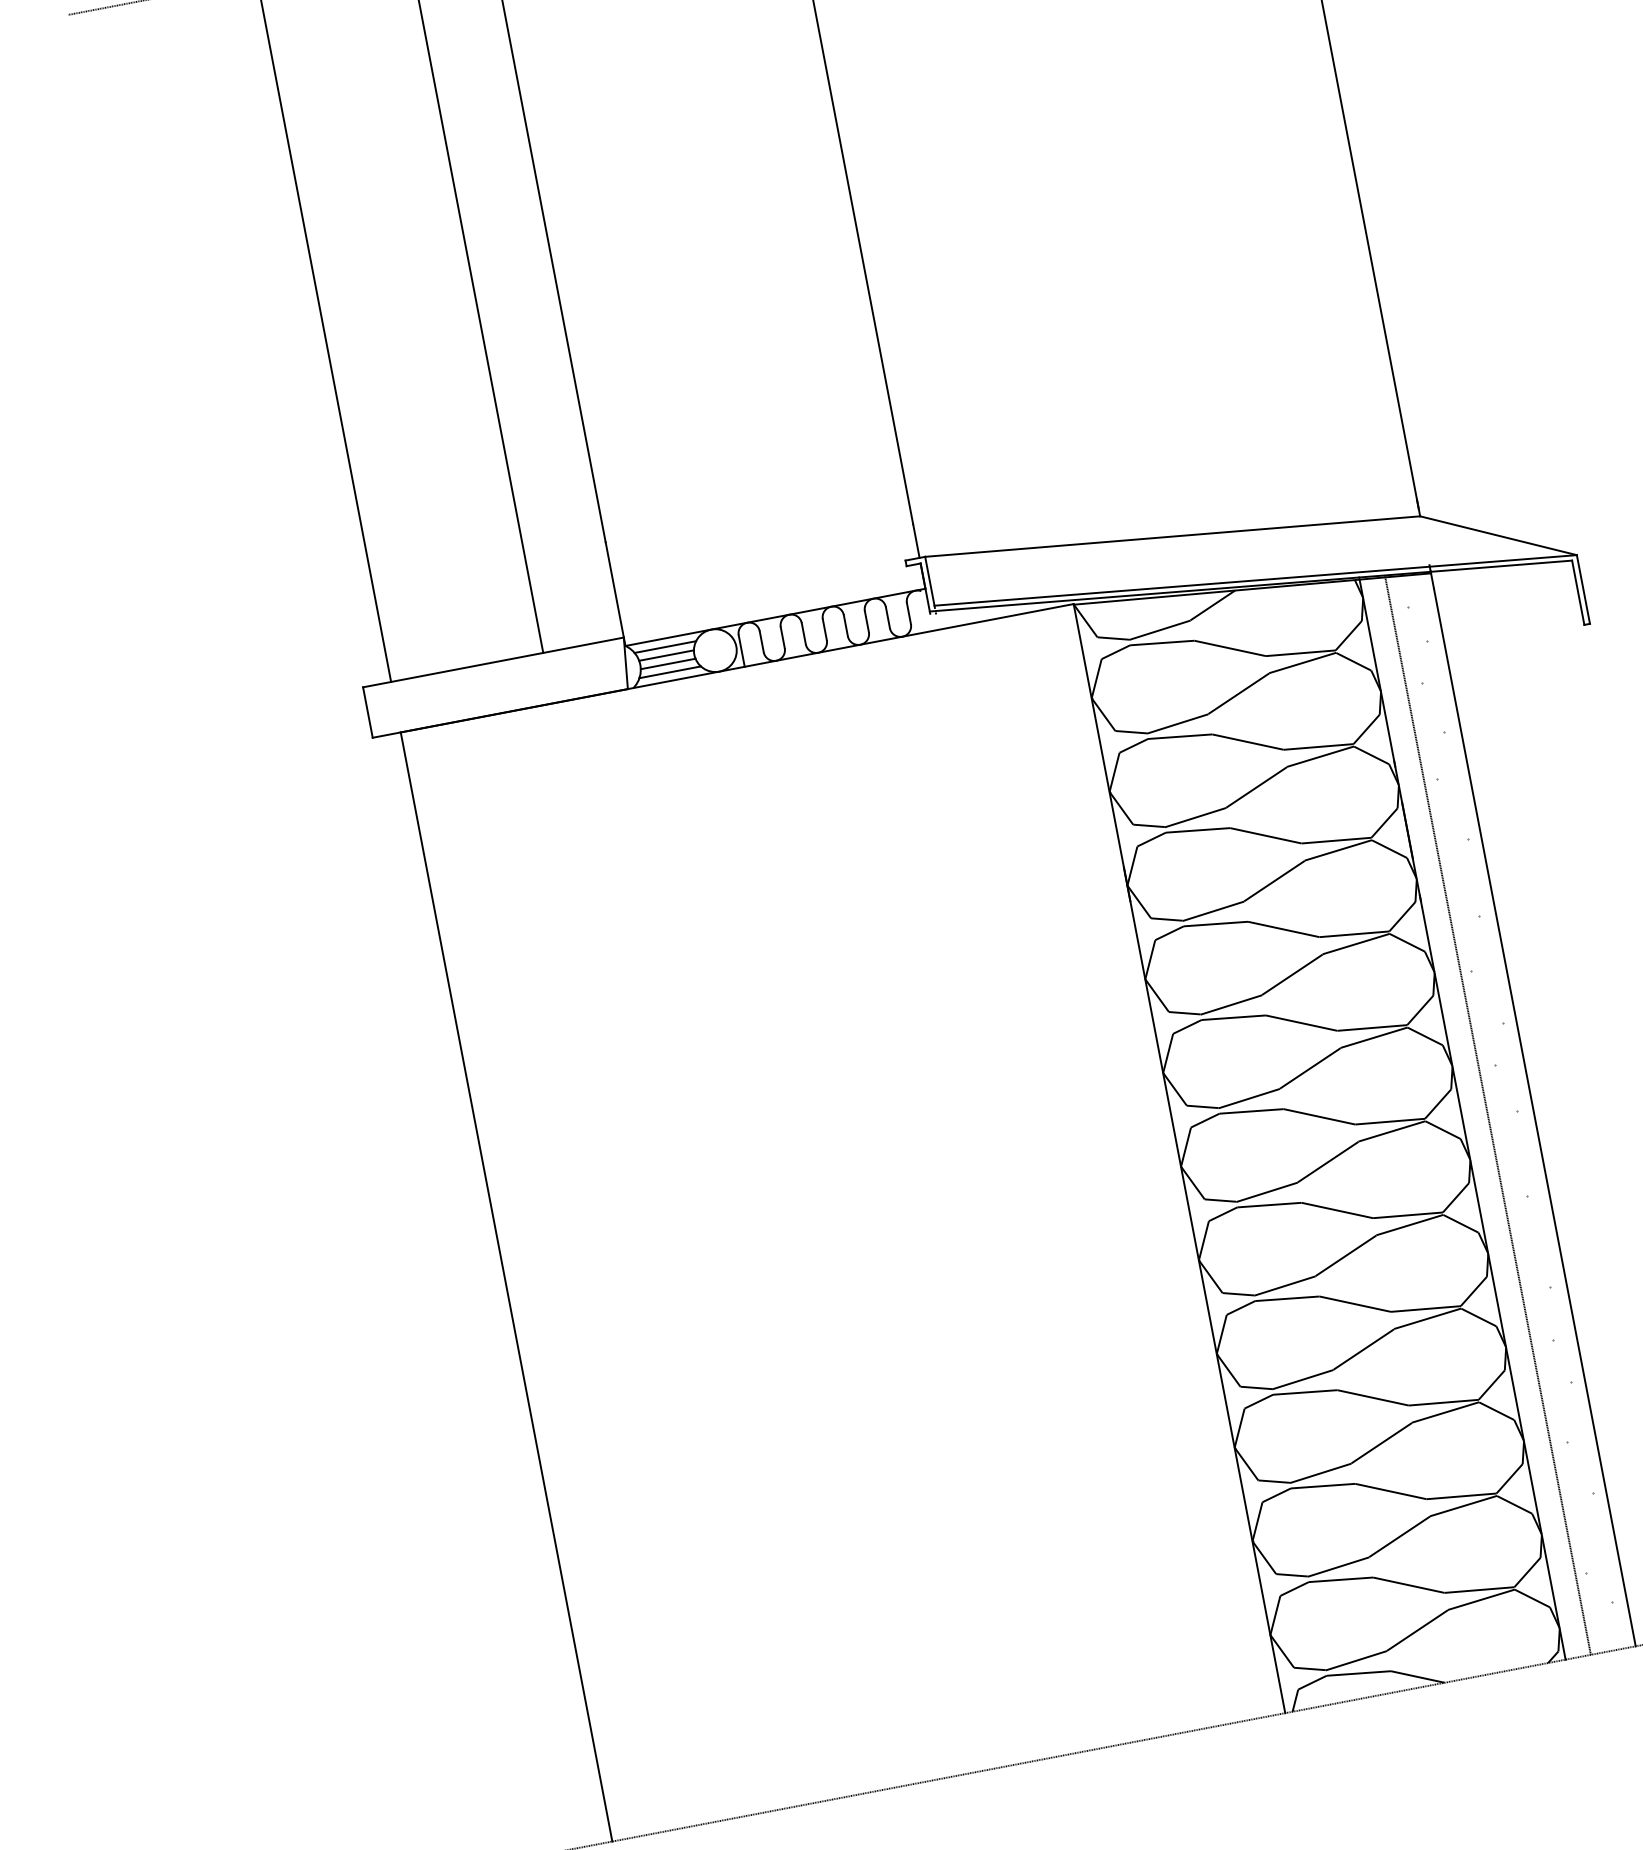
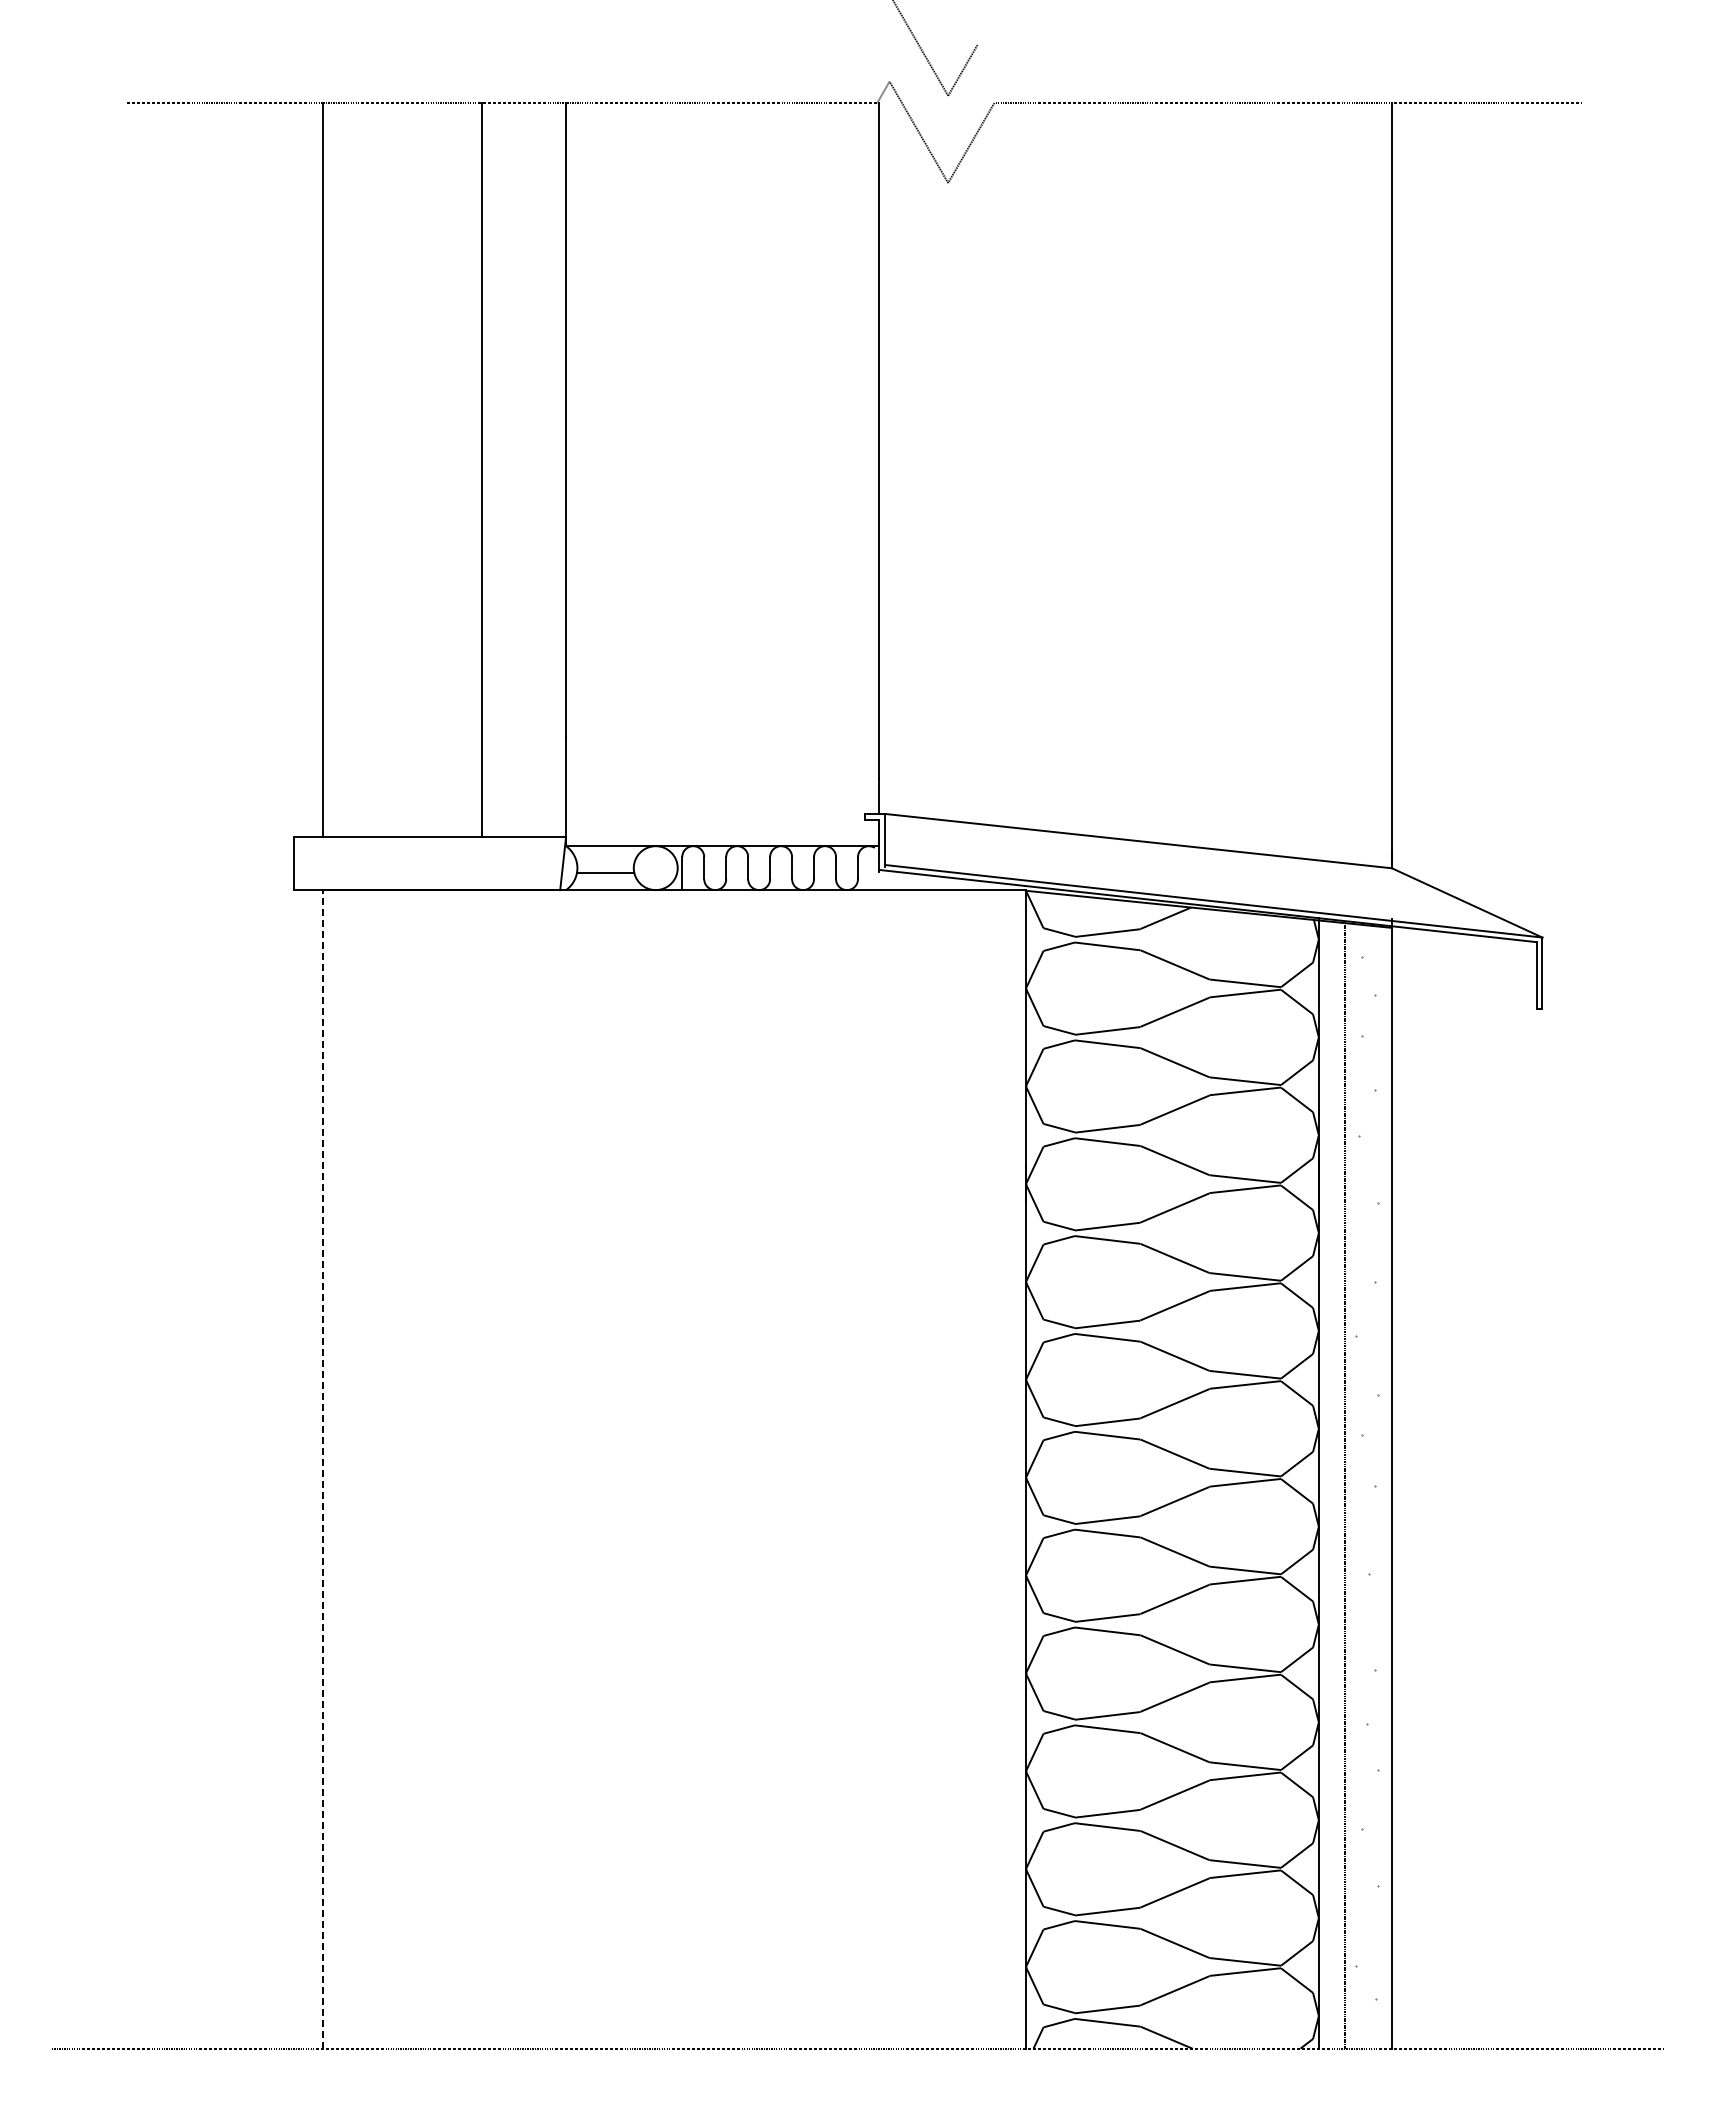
line: (664, 646) -> (605, 854), removed
line: (666, 655) -> (605, 863), removed
line: (669, 672) -> (605, 881), removed
line: (505, 1286) -> (322, 1468), solid -> dashed

